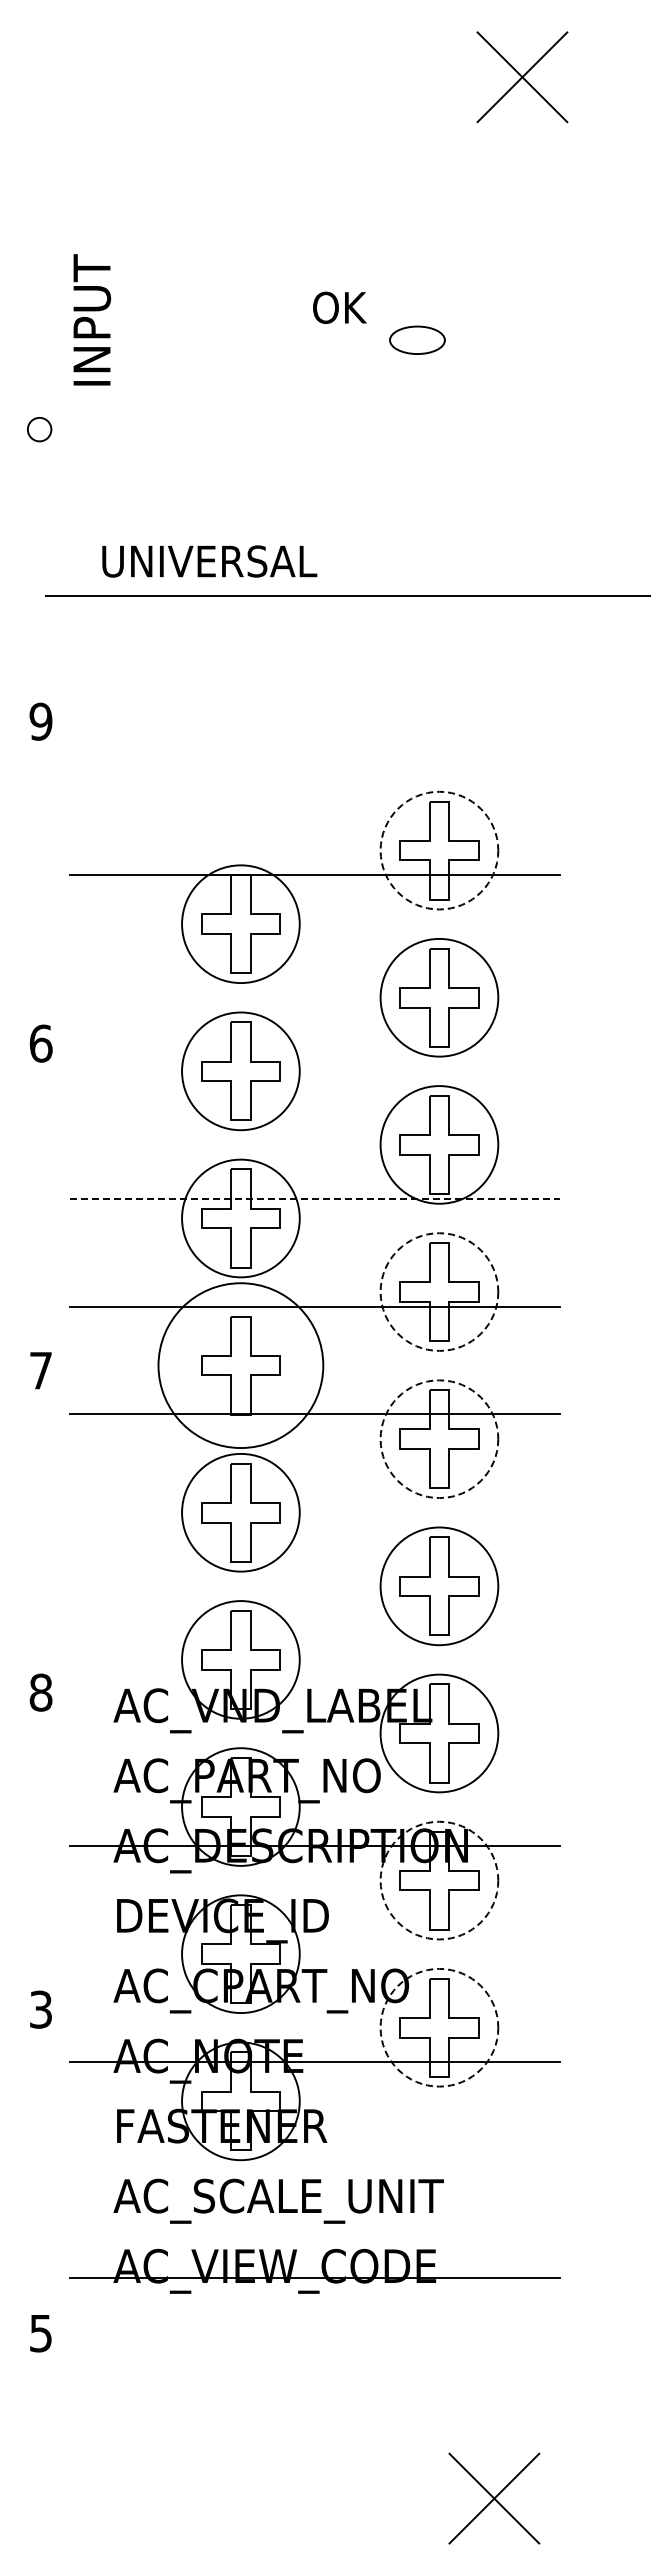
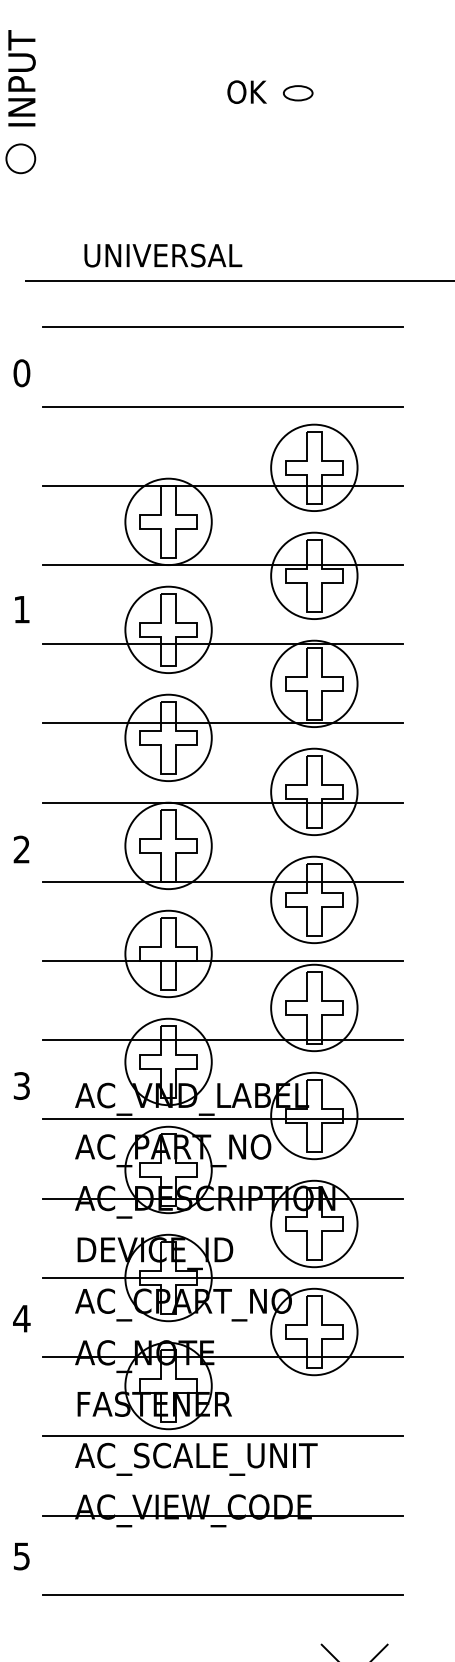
text: (339, 307) -> (246, 91), moved
text: (92, 319) -> (22, 77), moved
part: (417, 340) -> (298, 93), size x0.71
circle: (39, 429) -> (20, 158), size x1.67
text: (209, 561) -> (163, 255), moved
line: (314, 659) -> (222, 327), added
text: (40, 721) -> (21, 373), 9 -> 0
line: (314, 767) -> (222, 406), added
circle: (439, 850) -> (314, 467), dashed -> solid
line: (314, 982) -> (222, 564), added
text: (40, 1043) -> (21, 609), 6 -> 1
line: (314, 1090) -> (222, 643), added
line: (315, 1198) -> (223, 723), dashed -> solid
circle: (439, 1291) -> (314, 791), dashed -> solid
circle: (240, 1365) -> (168, 845), size x0.71
text: (40, 1370) -> (21, 849), 7 -> 2
circle: (439, 1439) -> (314, 900), dashed -> solid
line: (314, 1522) -> (222, 961), added
line: (314, 1630) -> (222, 1040), added
text: (40, 1692) -> (21, 1085), 8 -> 3
line: (314, 1738) -> (222, 1119), added
circle: (439, 1880) -> (314, 1223), dashed -> solid
line: (314, 1954) -> (222, 1278), added
text: (40, 2009) -> (21, 1318), 3 -> 4
circle: (439, 2027) -> (314, 1331), dashed -> solid
line: (314, 2169) -> (222, 1436), added
line: (314, 2385) -> (222, 1594), added

